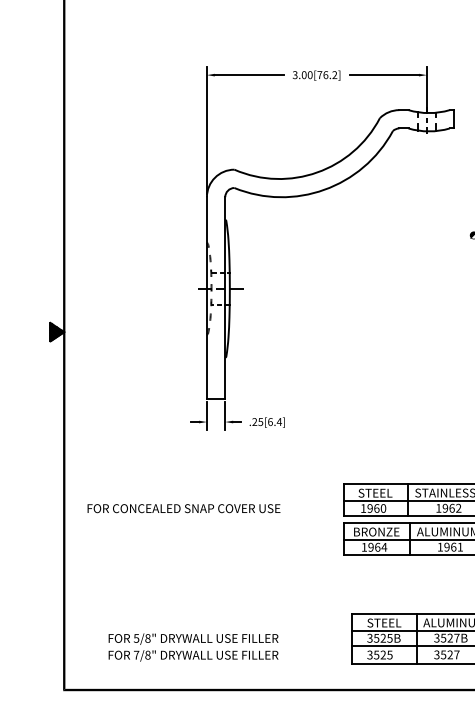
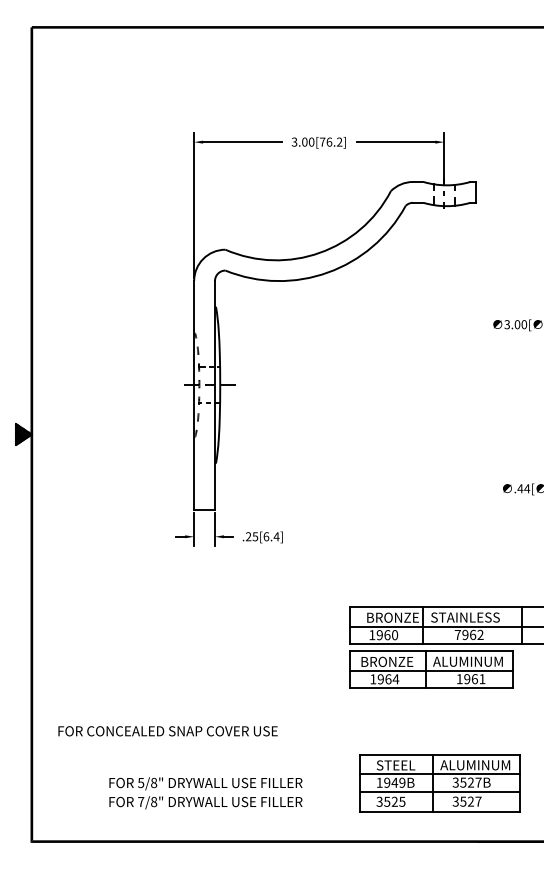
text: (381, 493) -> (392, 617), STEEL -> BRONZE
text: (438, 507) -> (457, 634), 1962 -> 7962
text: (183, 508) -> (167, 731), moved
text: (379, 638) -> (390, 782), 3525B -> 1949B
text: (193, 647) -> (205, 793), moved

